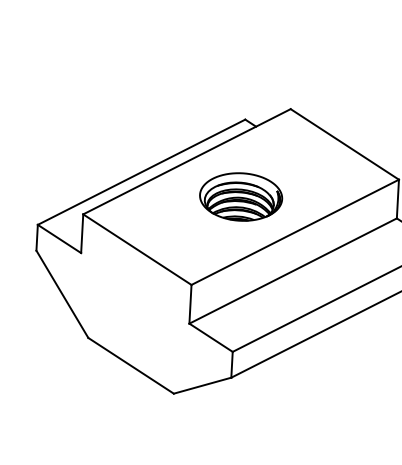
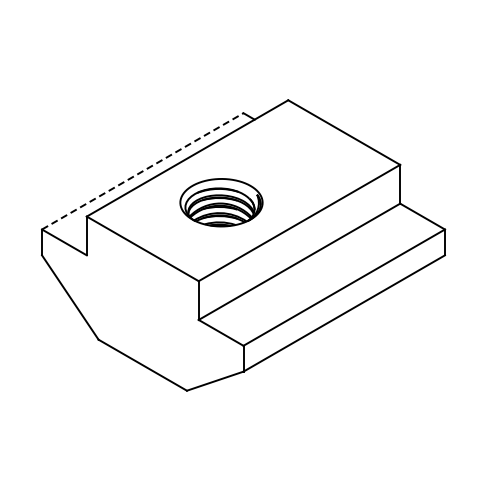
line: (142, 172) -> (143, 171), solid -> dashed
part: (241, 196) -> (221, 202), moved

